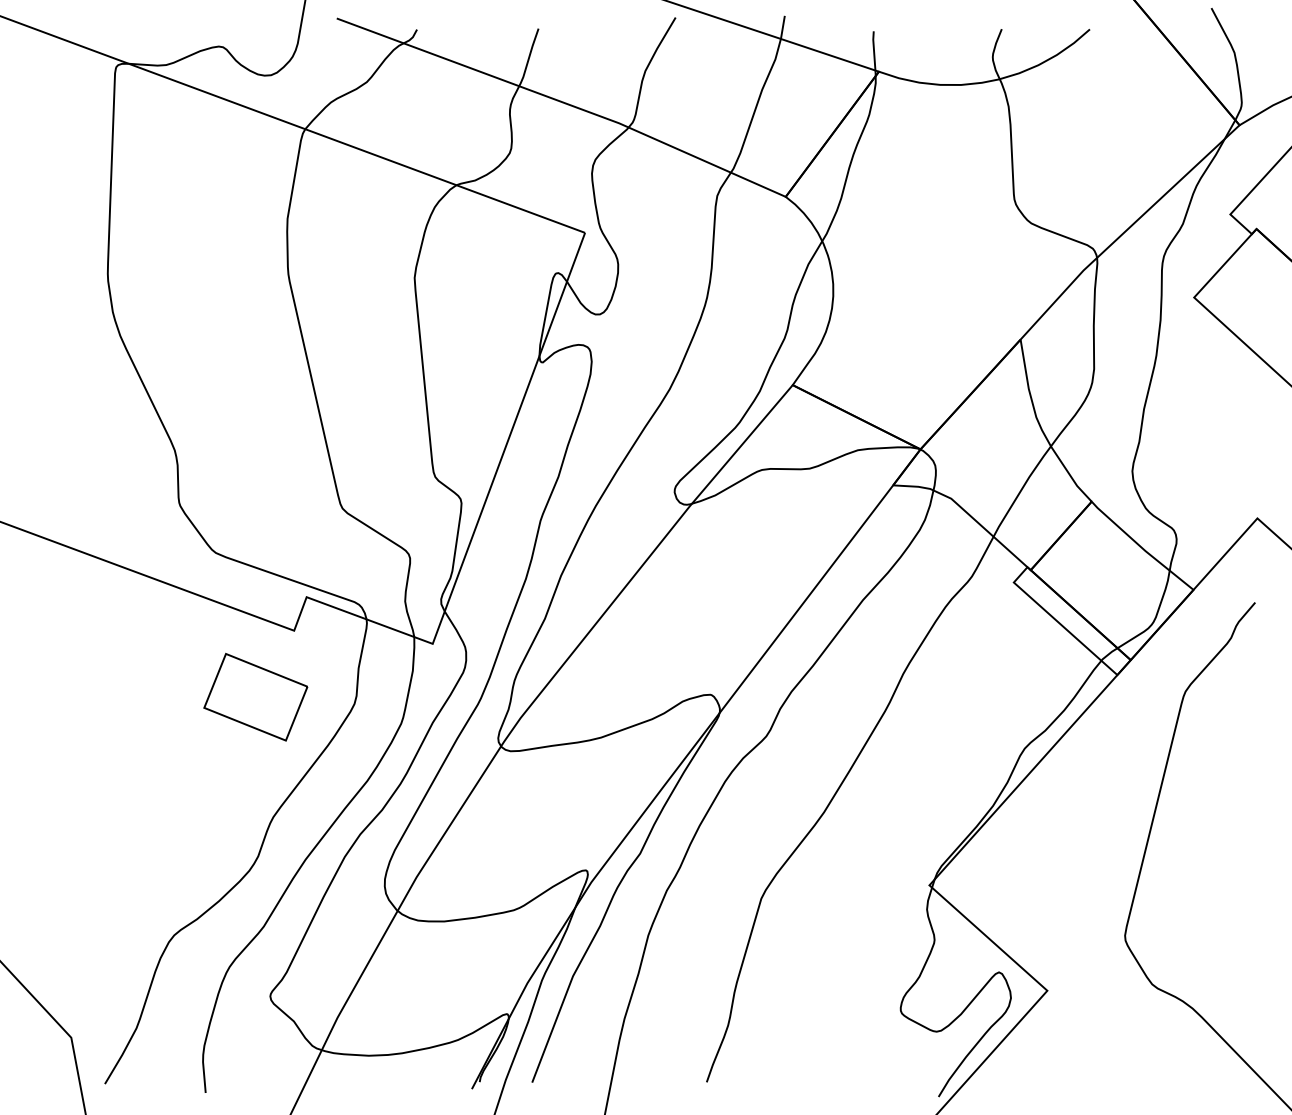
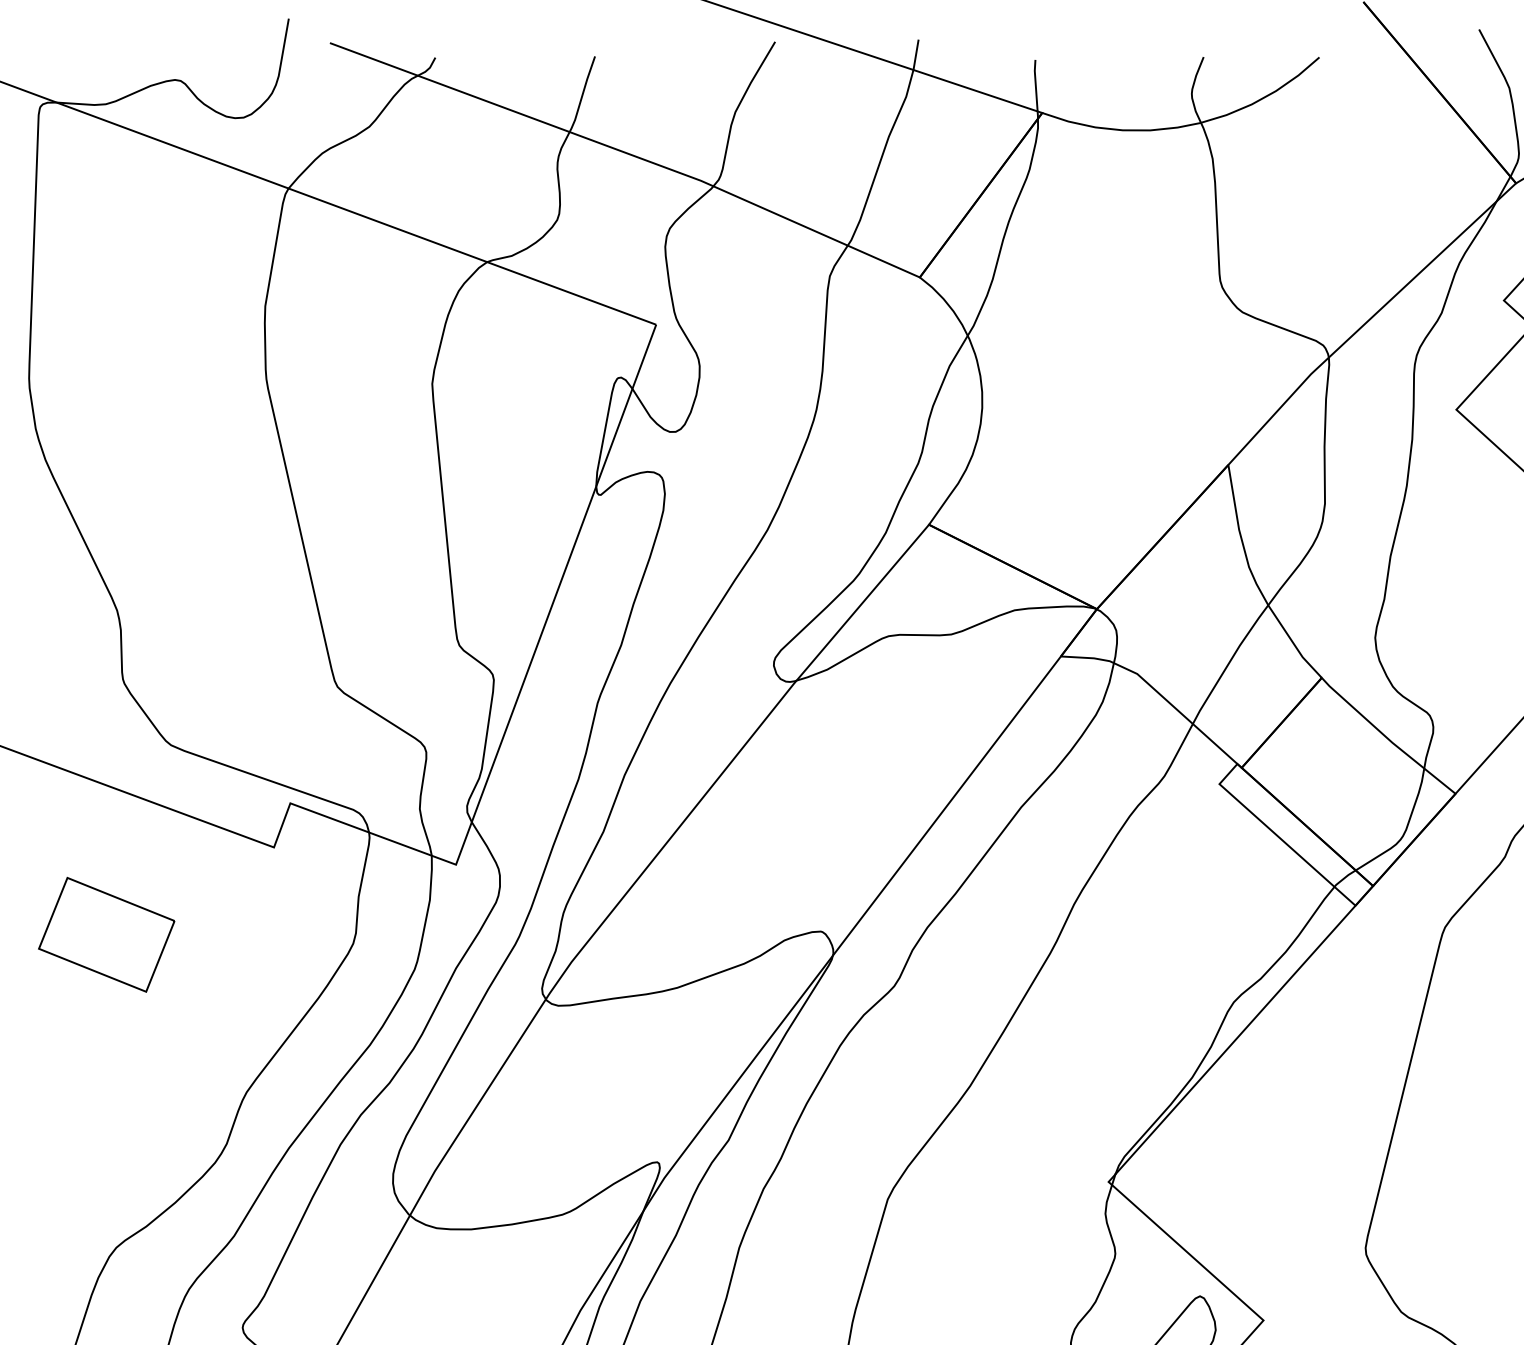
part: (255, 696) -> (106, 933), moved

